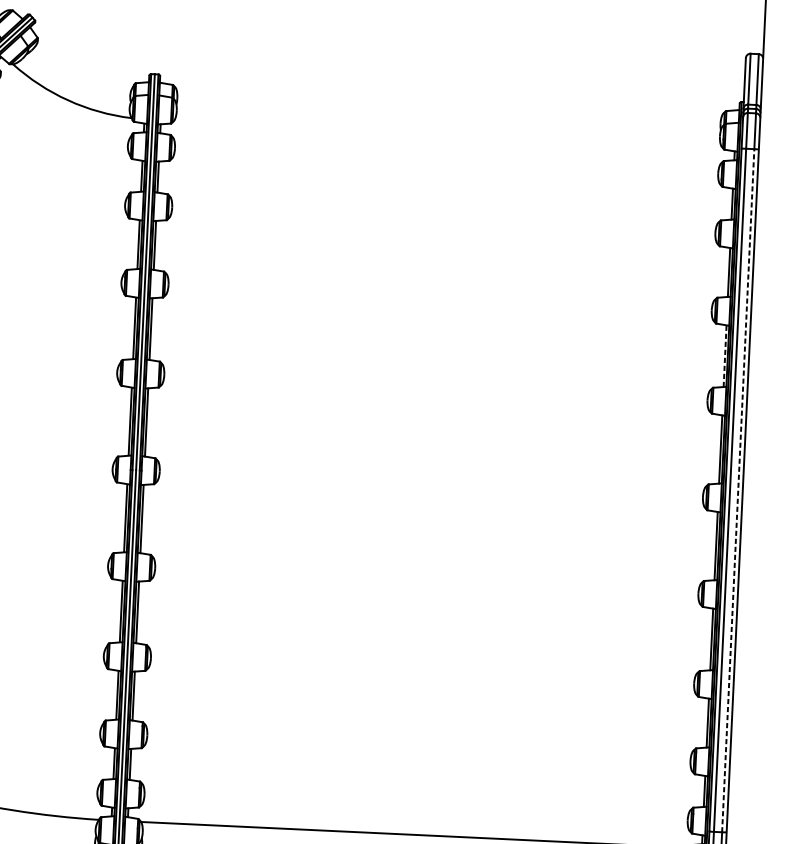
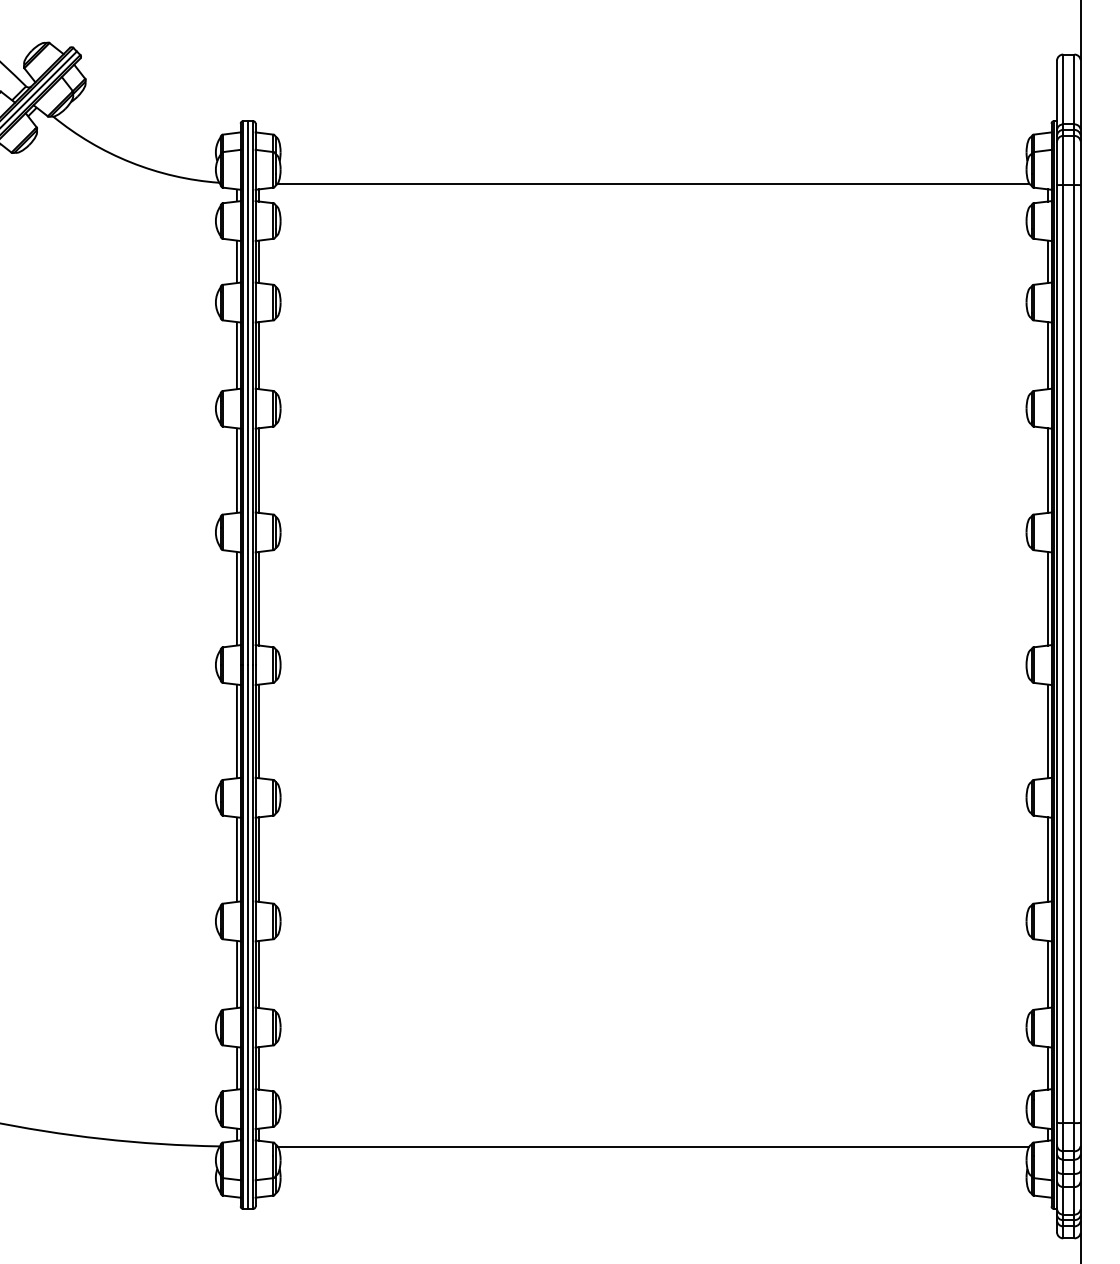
line: (447, 133) -> (653, 183), added
line: (724, 356) -> (1047, 470), dashed -> solid
line: (738, 490) -> (1074, 653), dashed -> solid

